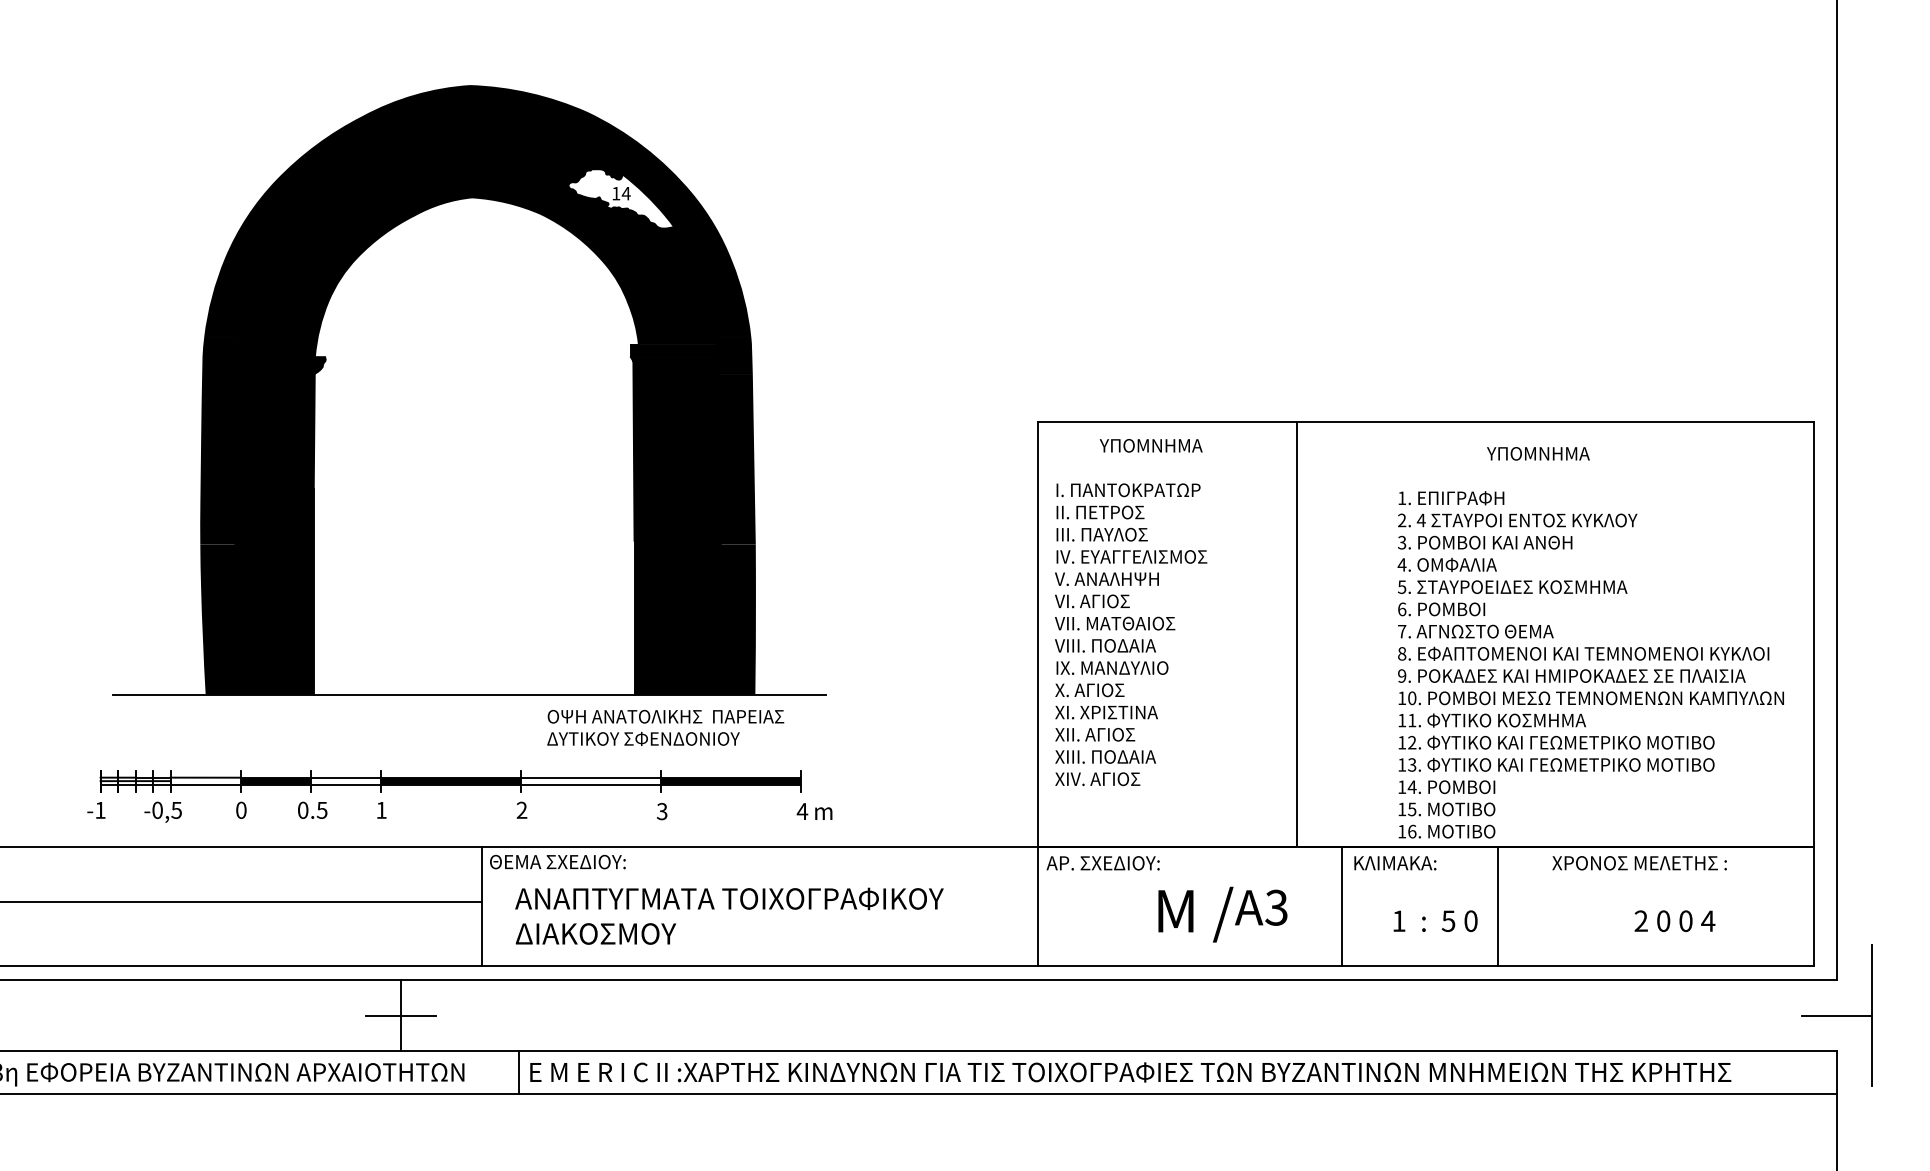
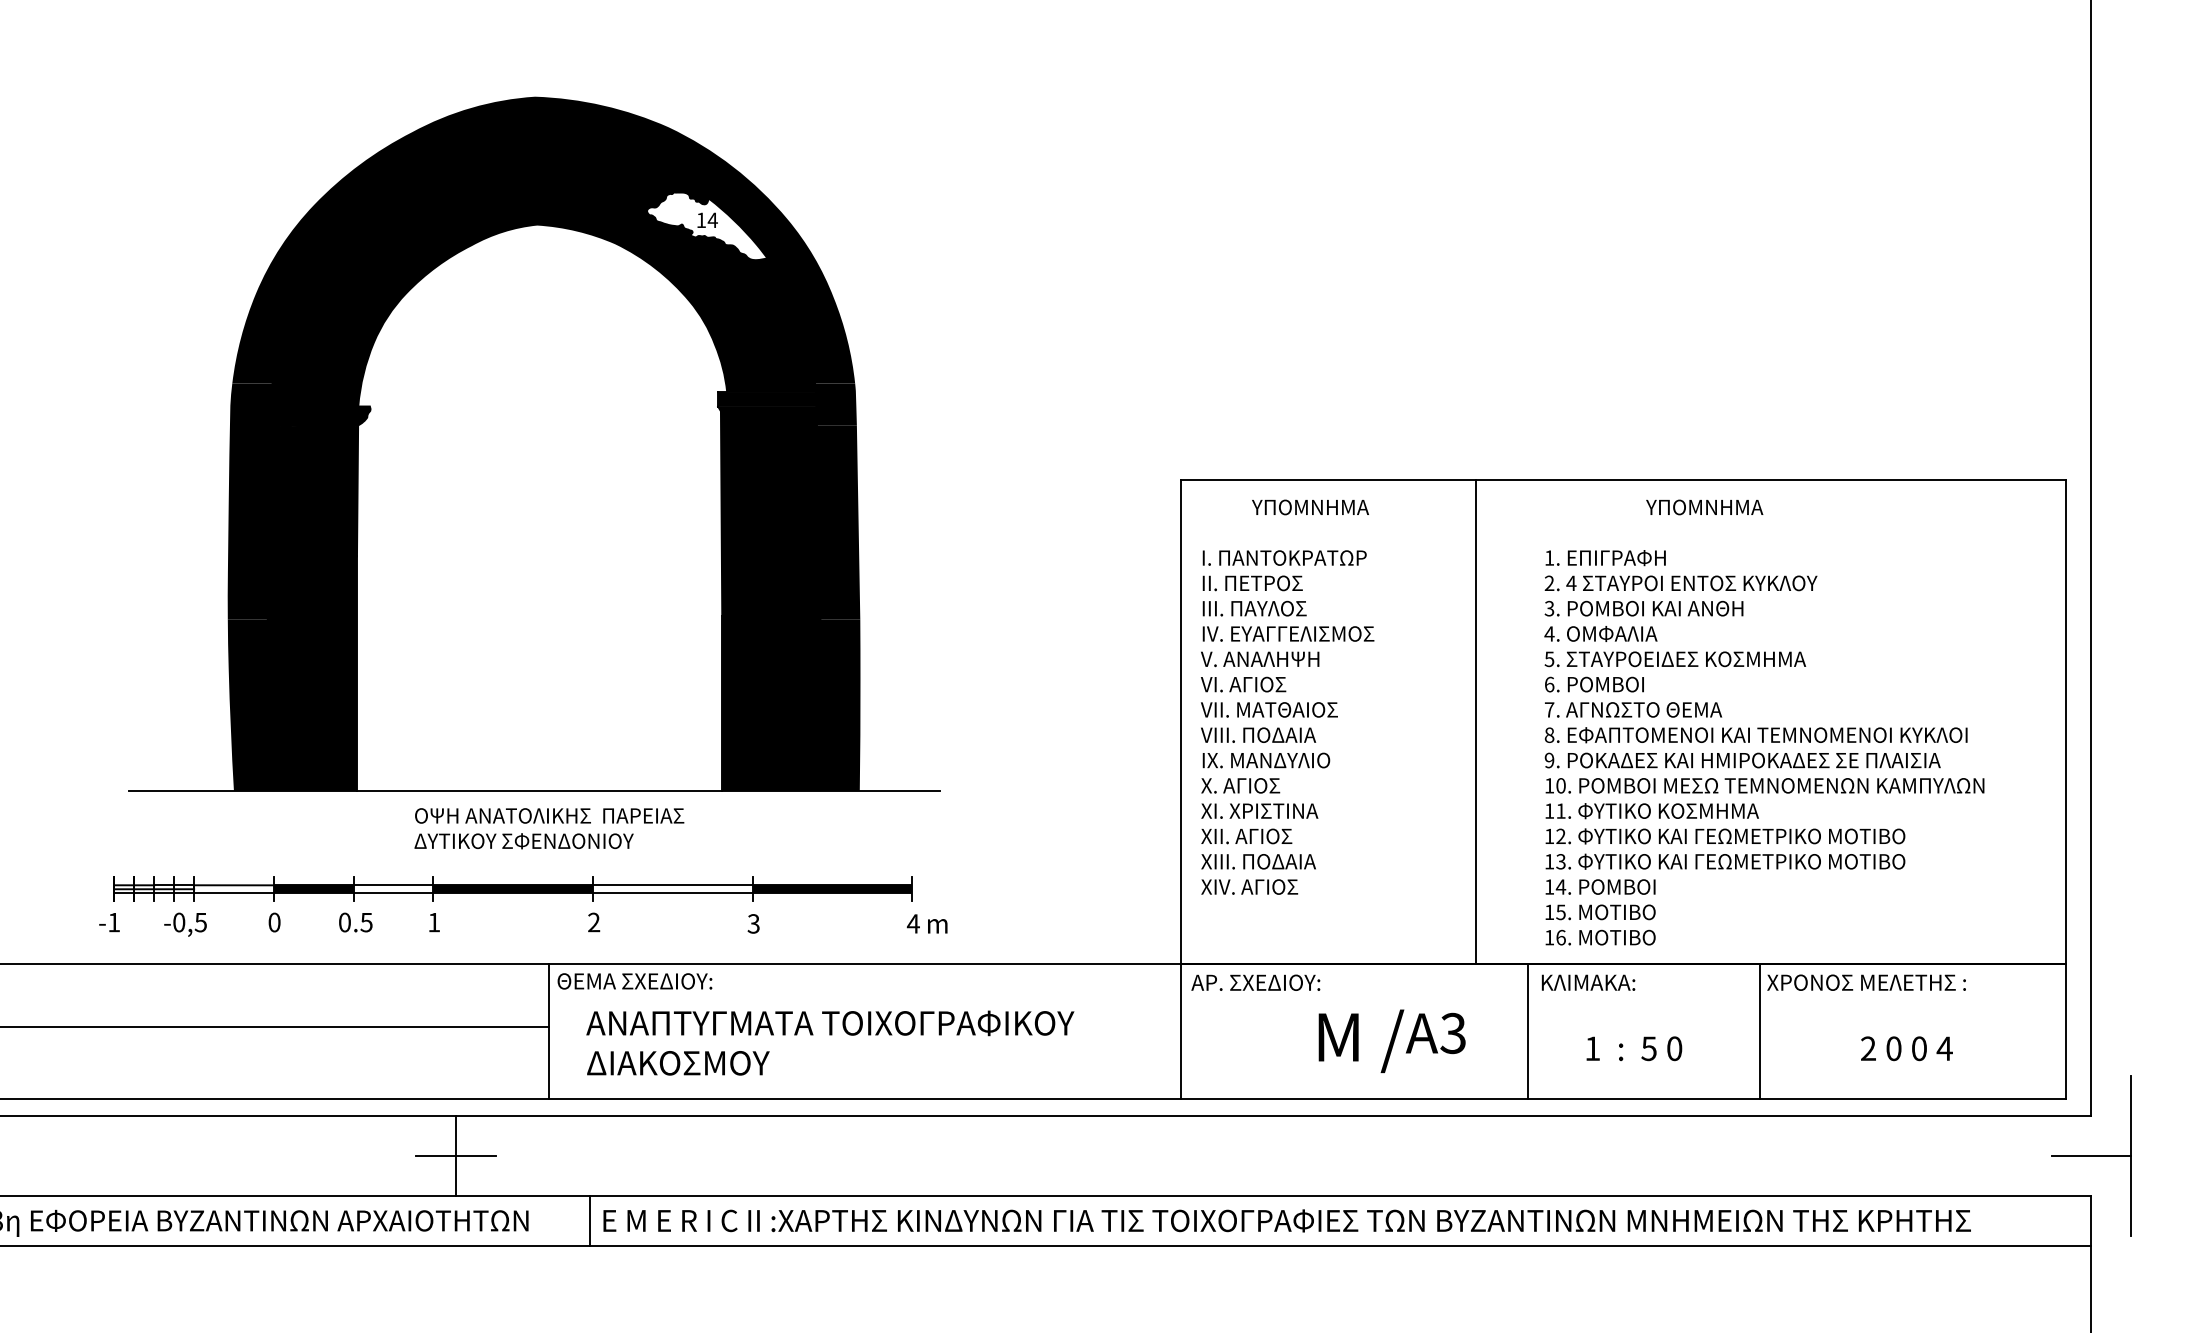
text: (1590, 642) -> (1764, 722), moved
text: (665, 727) -> (549, 828), moved
line: (1497, 905) -> (1759, 1030), moved

